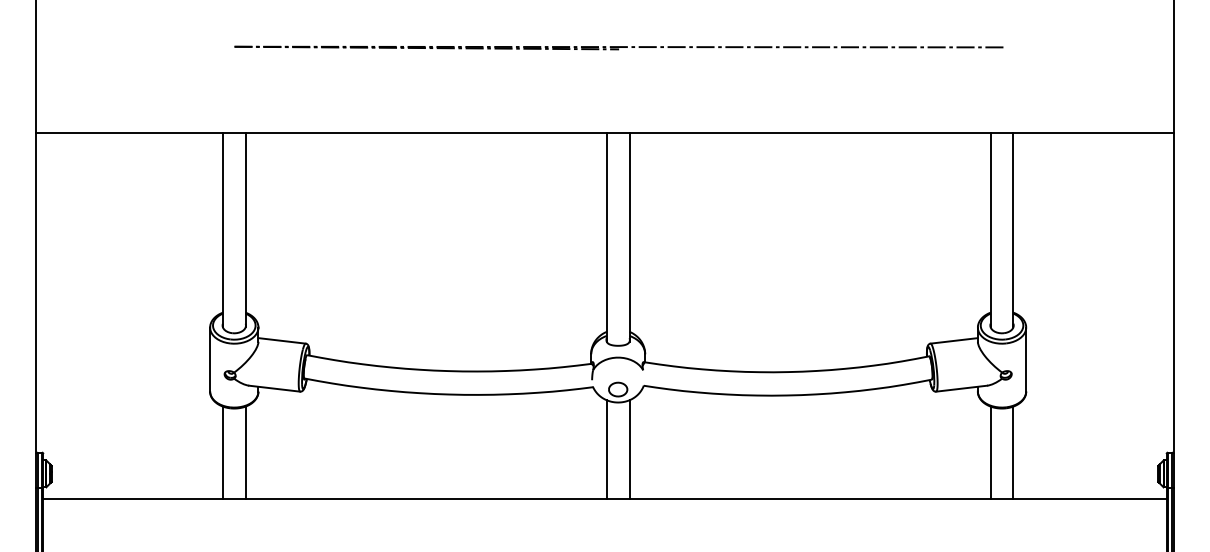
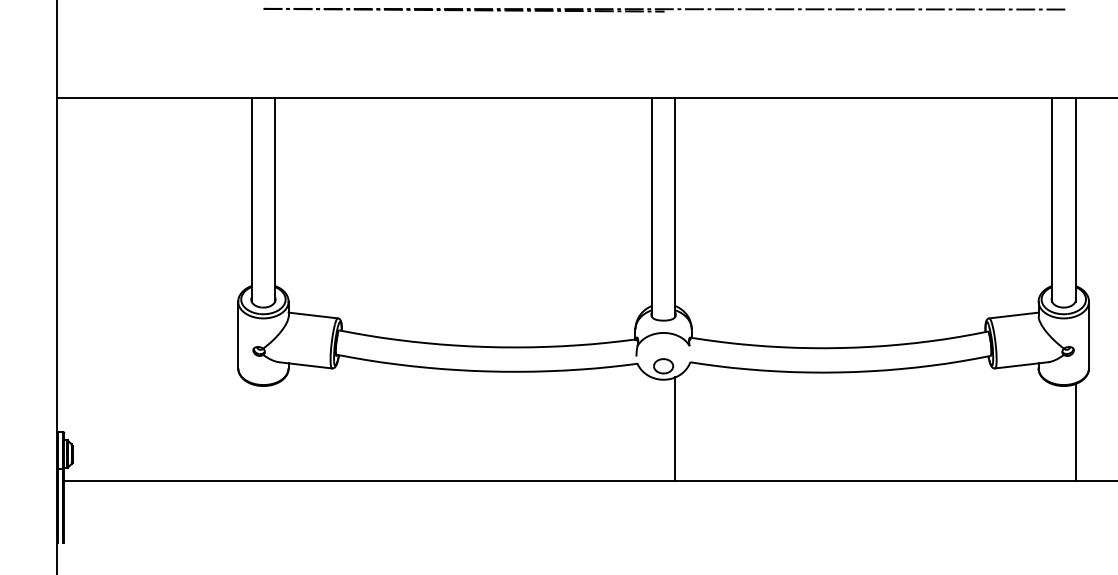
line: (606, 449) -> (651, 428), removed
line: (222, 452) -> (251, 431), removed
line: (245, 452) -> (275, 431), removed
line: (990, 452) -> (1051, 431), removed

